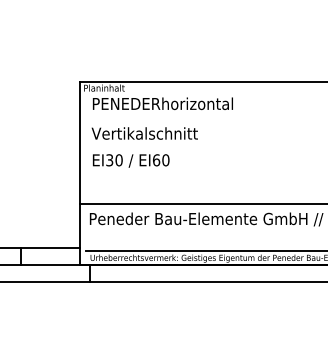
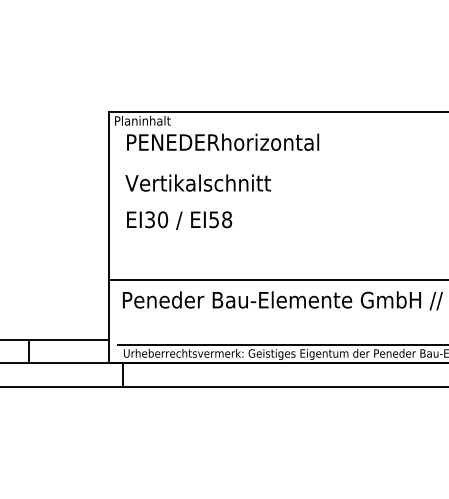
text: (161, 160) -> (221, 220), EI60 -> EI58

